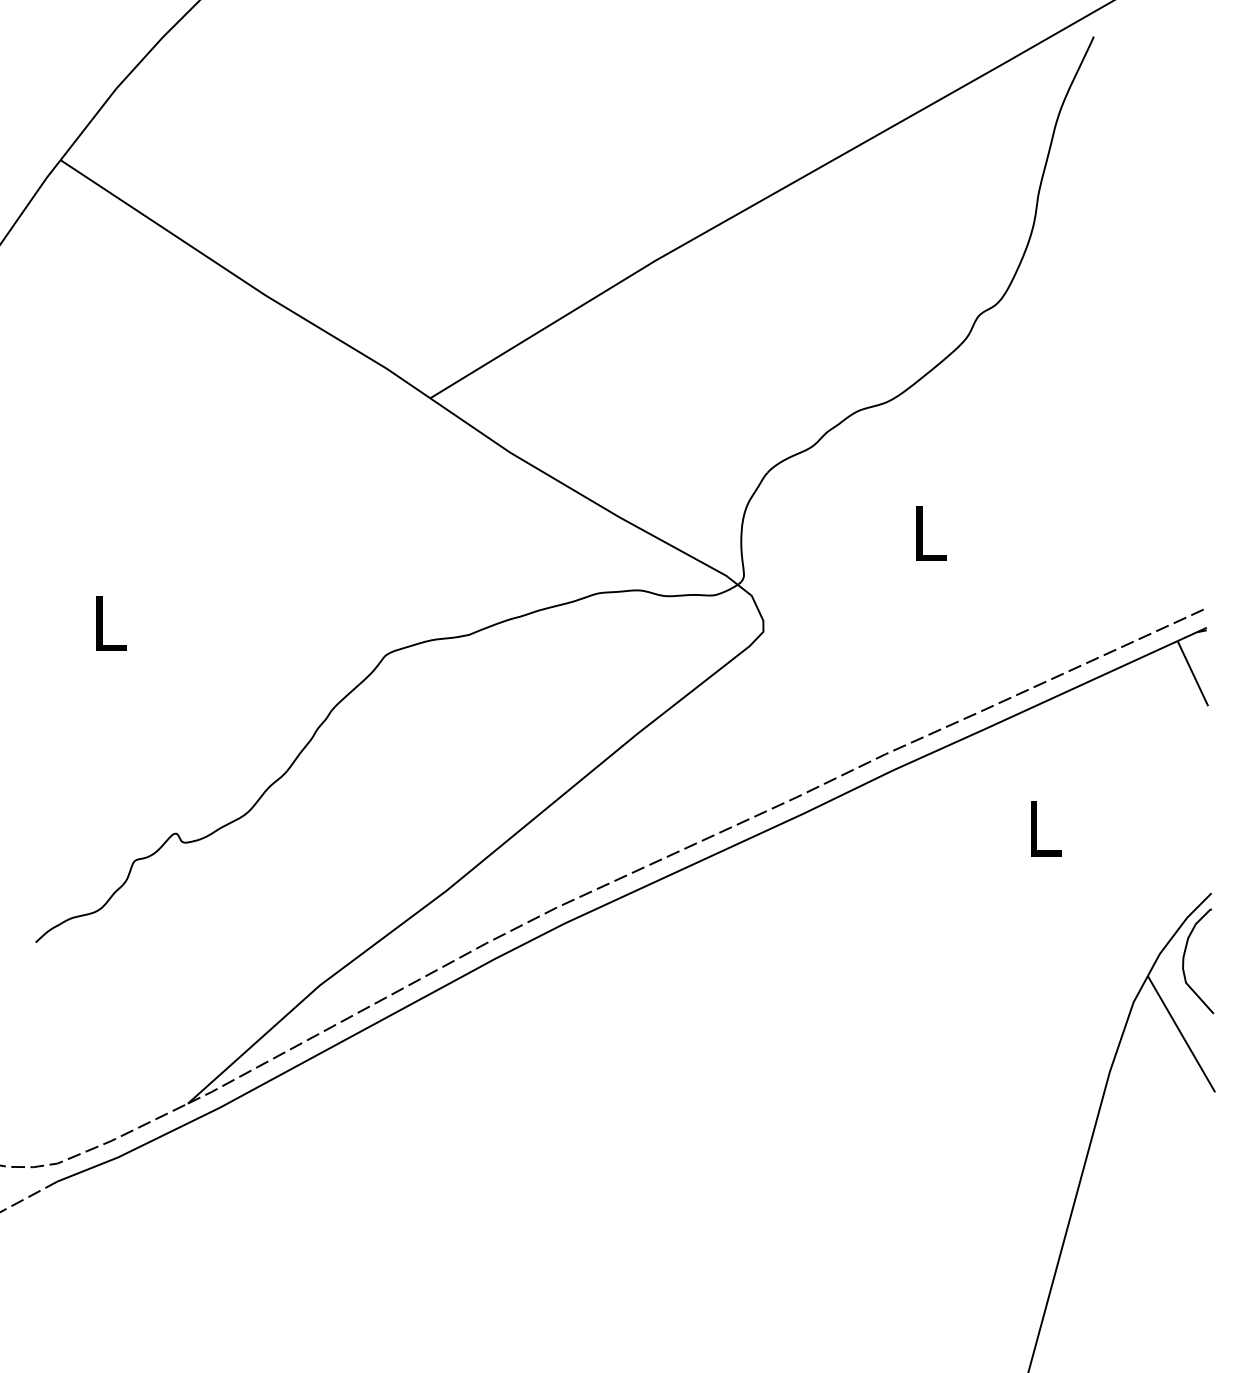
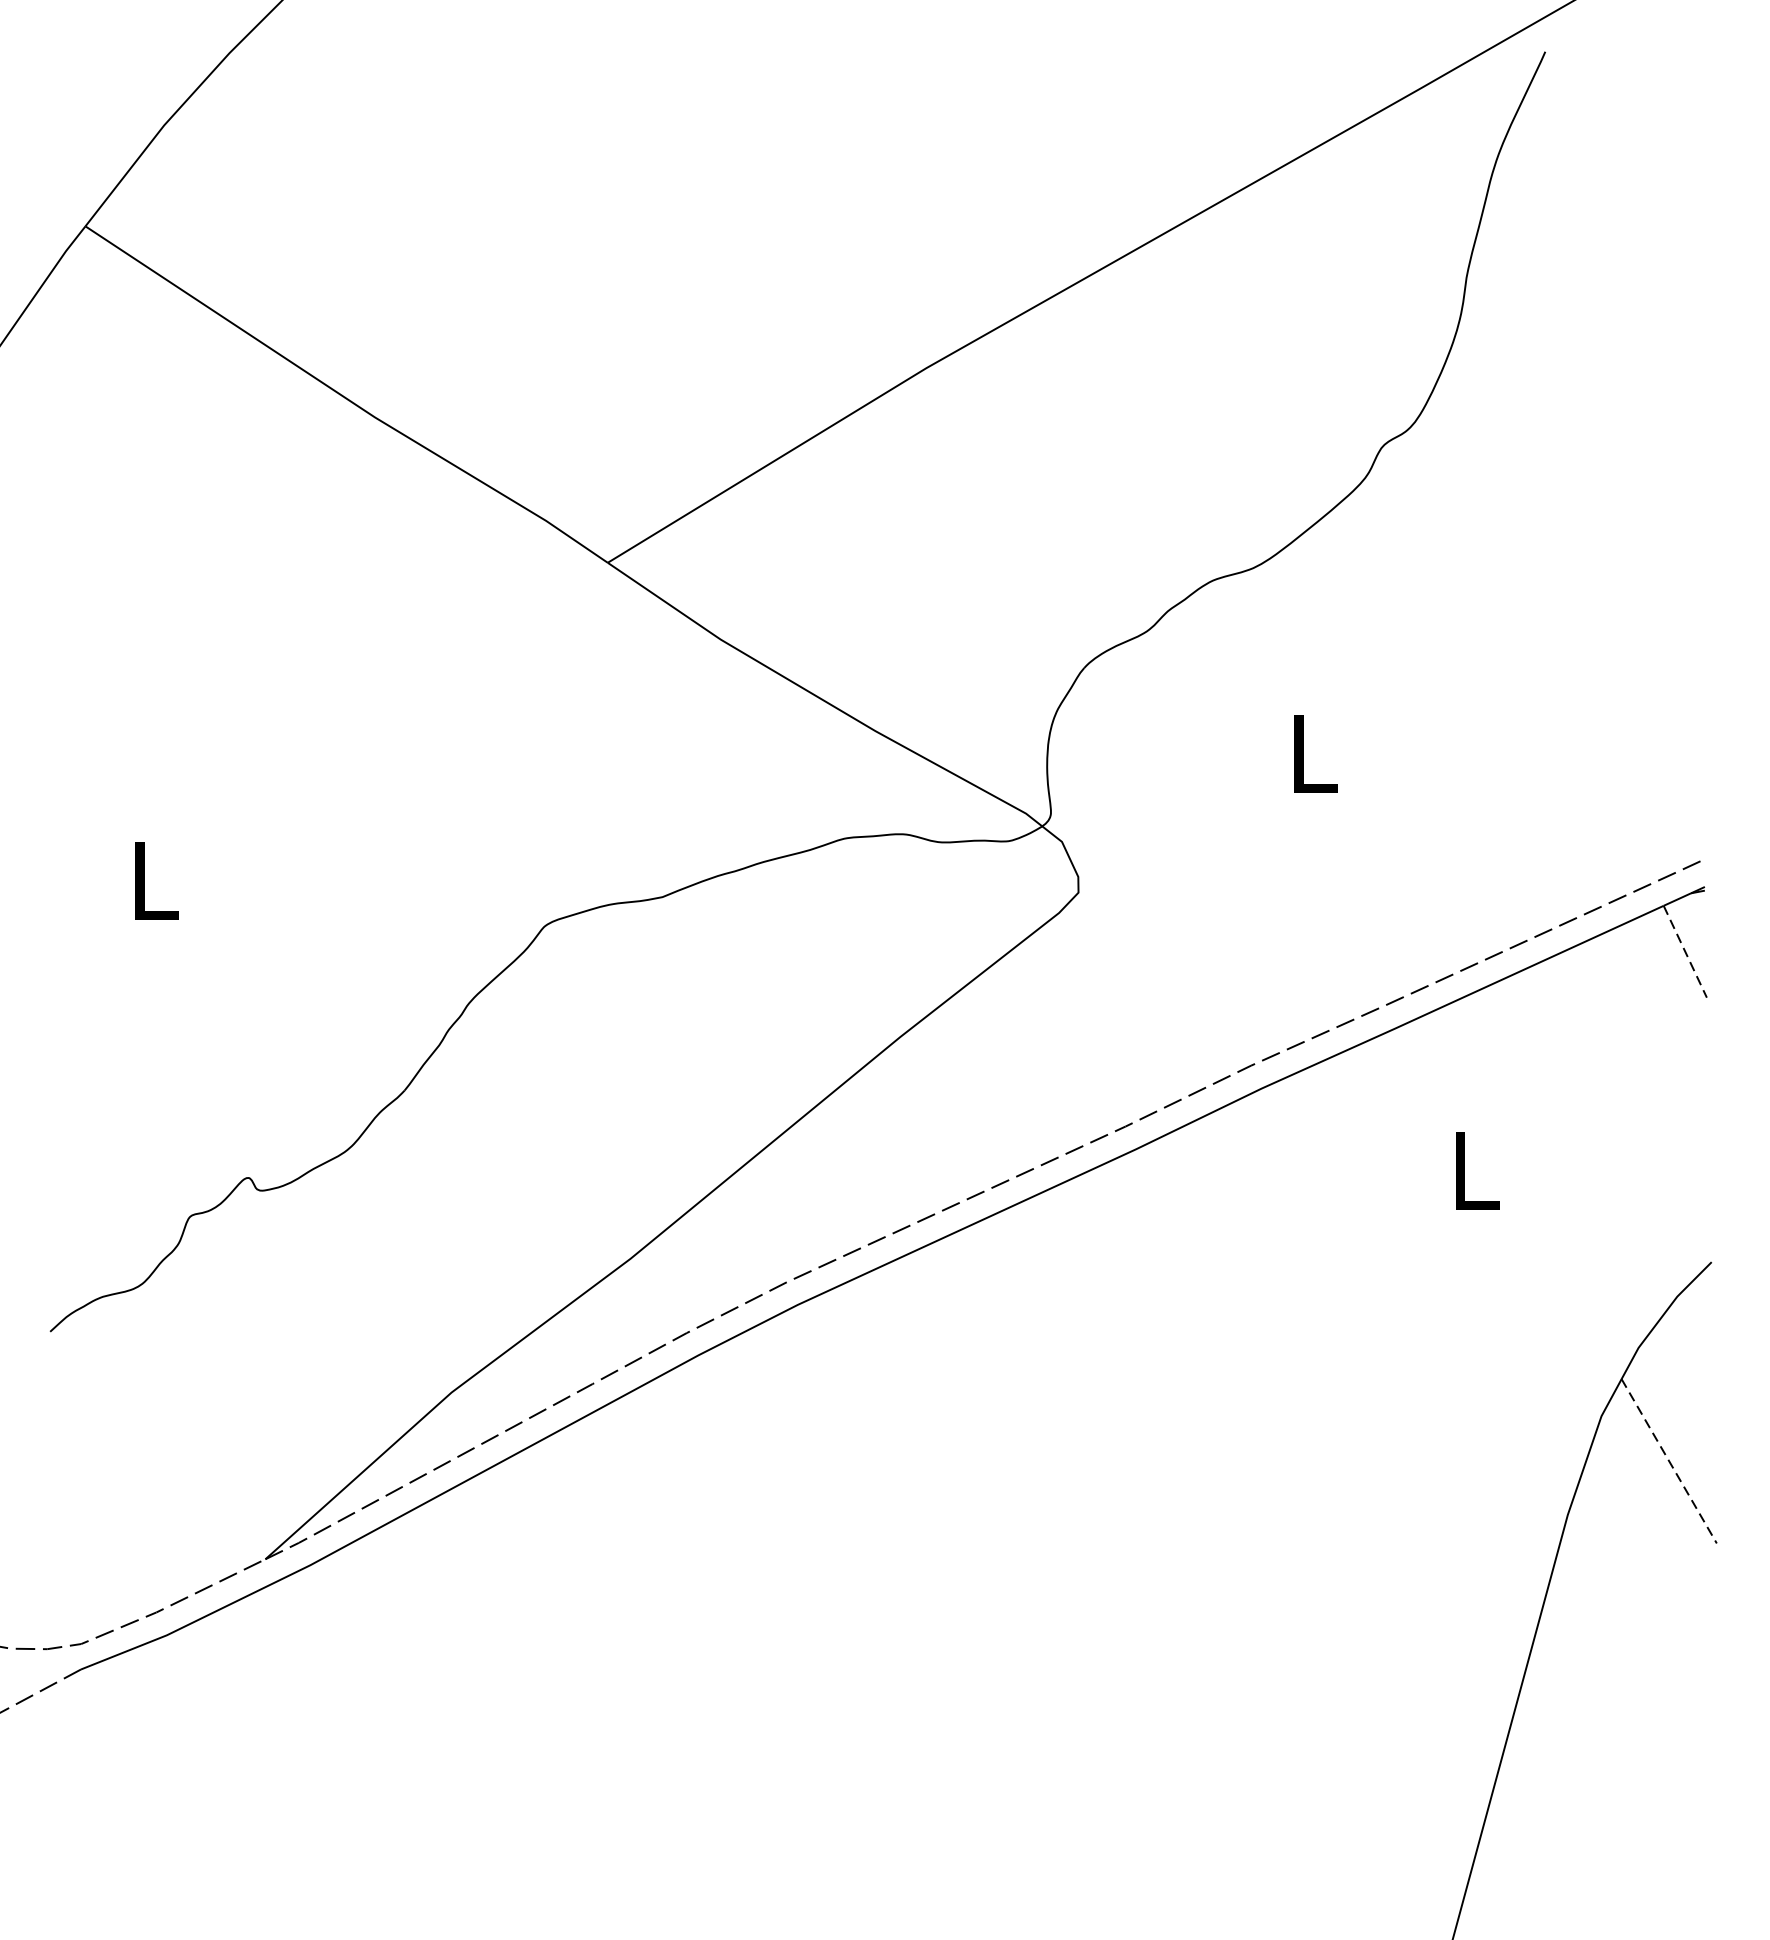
line: (1192, 673) -> (1684, 951), solid -> dashed
curve: (1184, 961) -> (1673, 1358), removed
line: (1181, 1034) -> (1669, 1461), solid -> dashed

